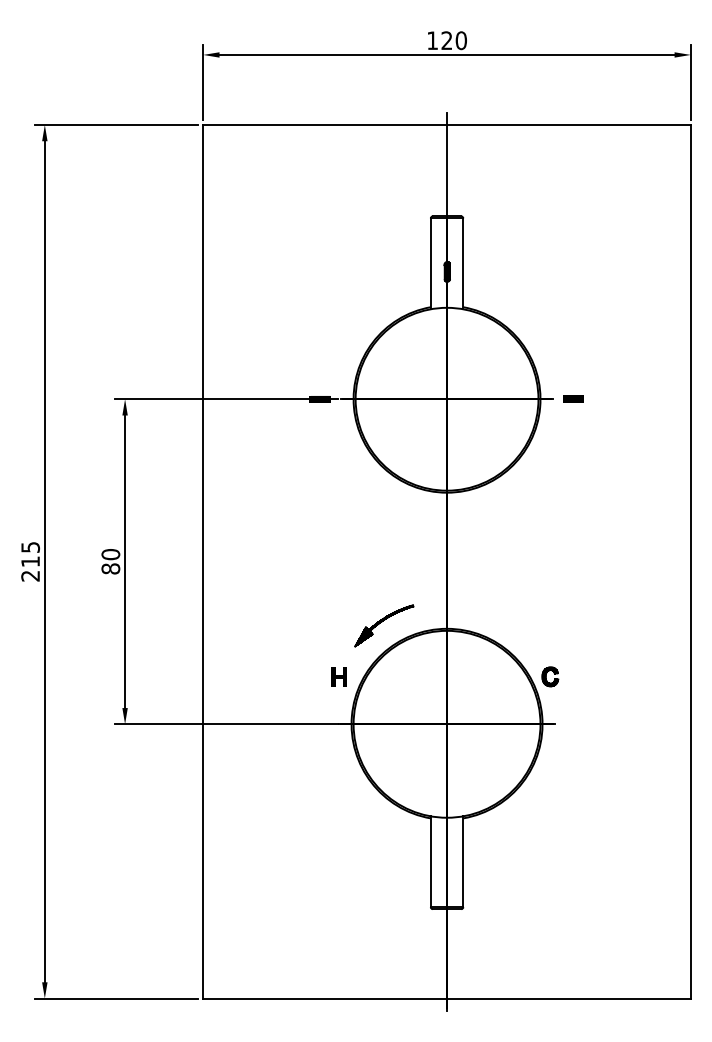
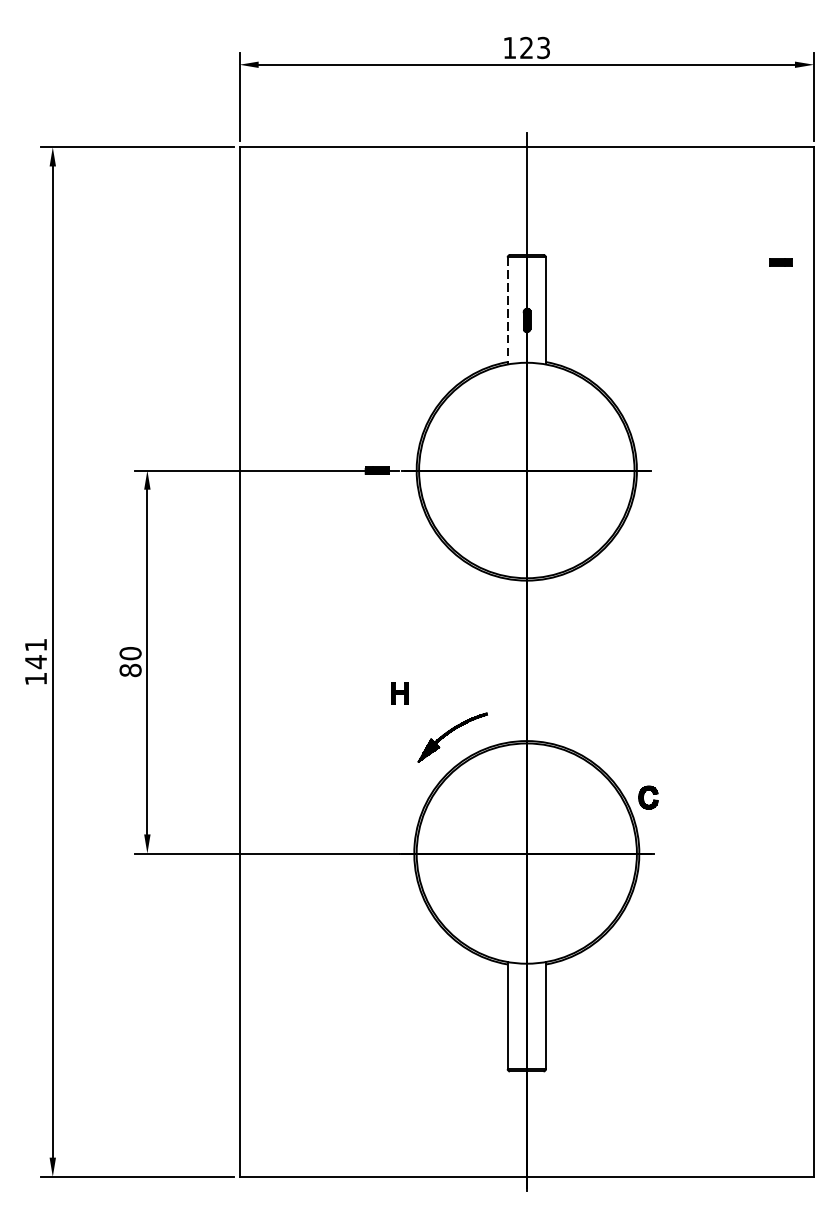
text: (460, 40) -> (542, 47), 120 -> 123
line: (430, 264) -> (507, 311), solid -> dashed
part: (573, 398) -> (780, 262), moved
text: (30, 561) -> (35, 661), 215 -> 141
part: (338, 676) -> (398, 692), moved

